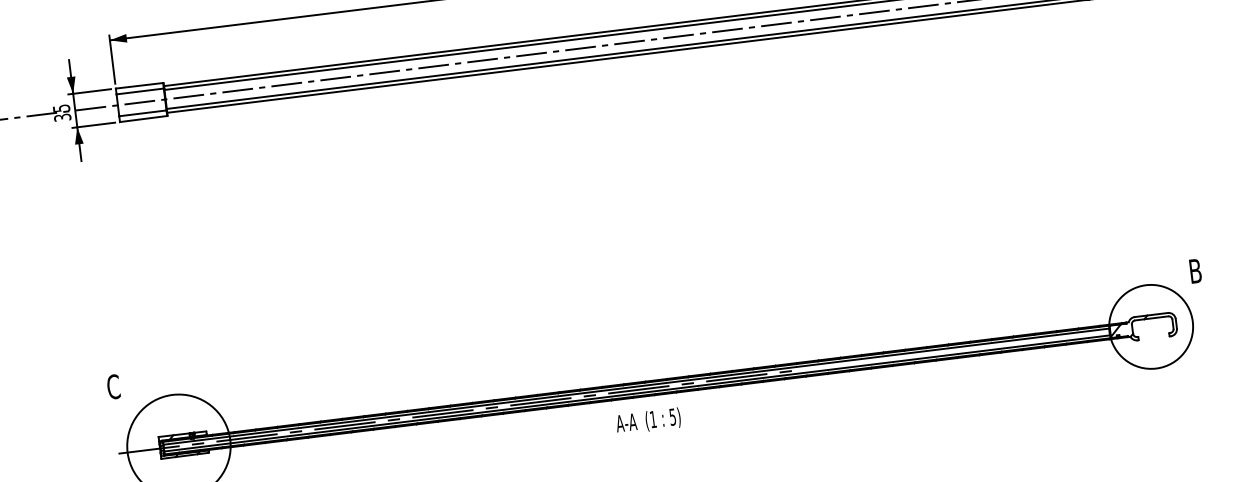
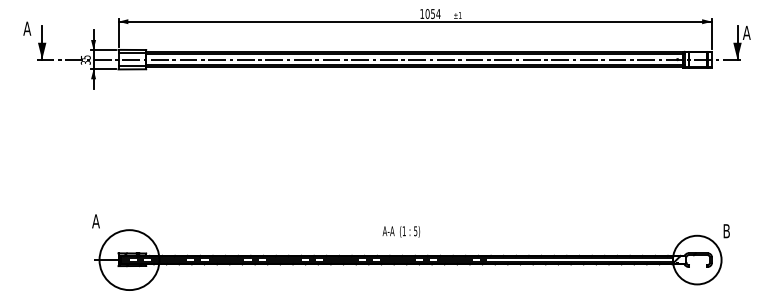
text: (112, 387) -> (95, 221), C -> A
text: (646, 420) -> (400, 231), moved

